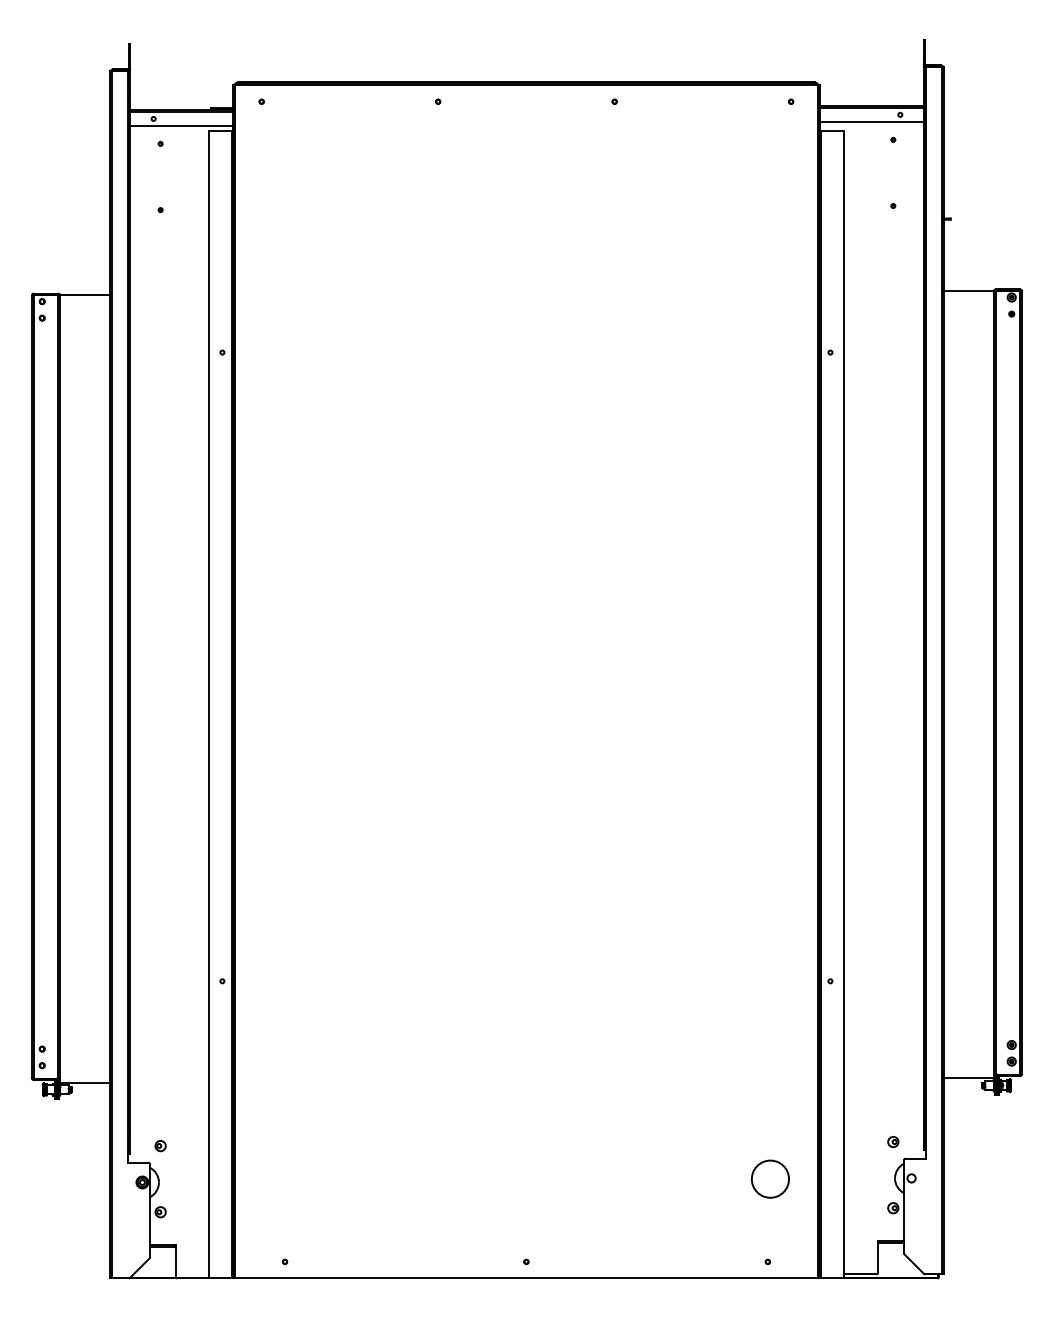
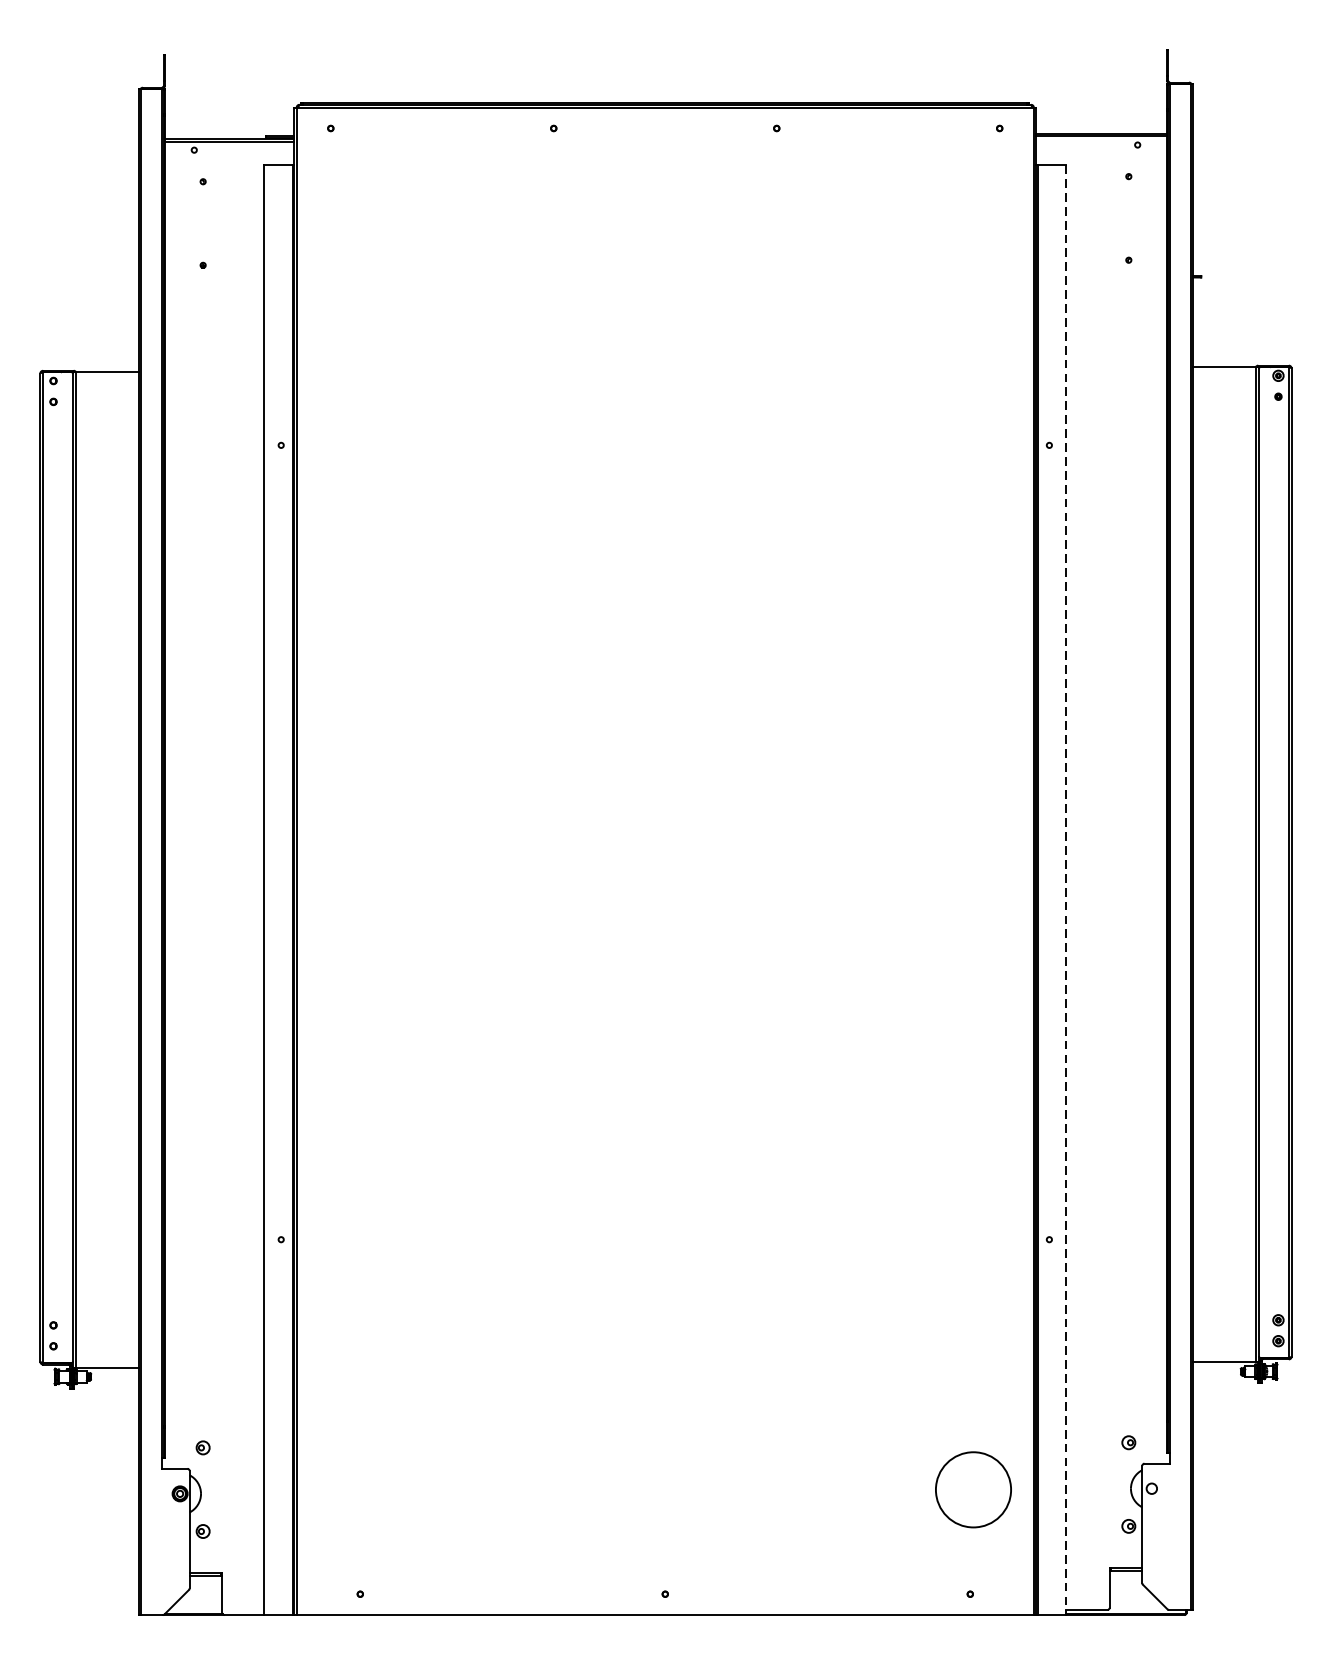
line: (871, 122) -> (1101, 154), removed
line: (181, 126) -> (229, 159), removed
line: (843, 704) -> (1065, 889), solid -> dashed
circle: (770, 1178) -> (973, 1488), size x1.6

